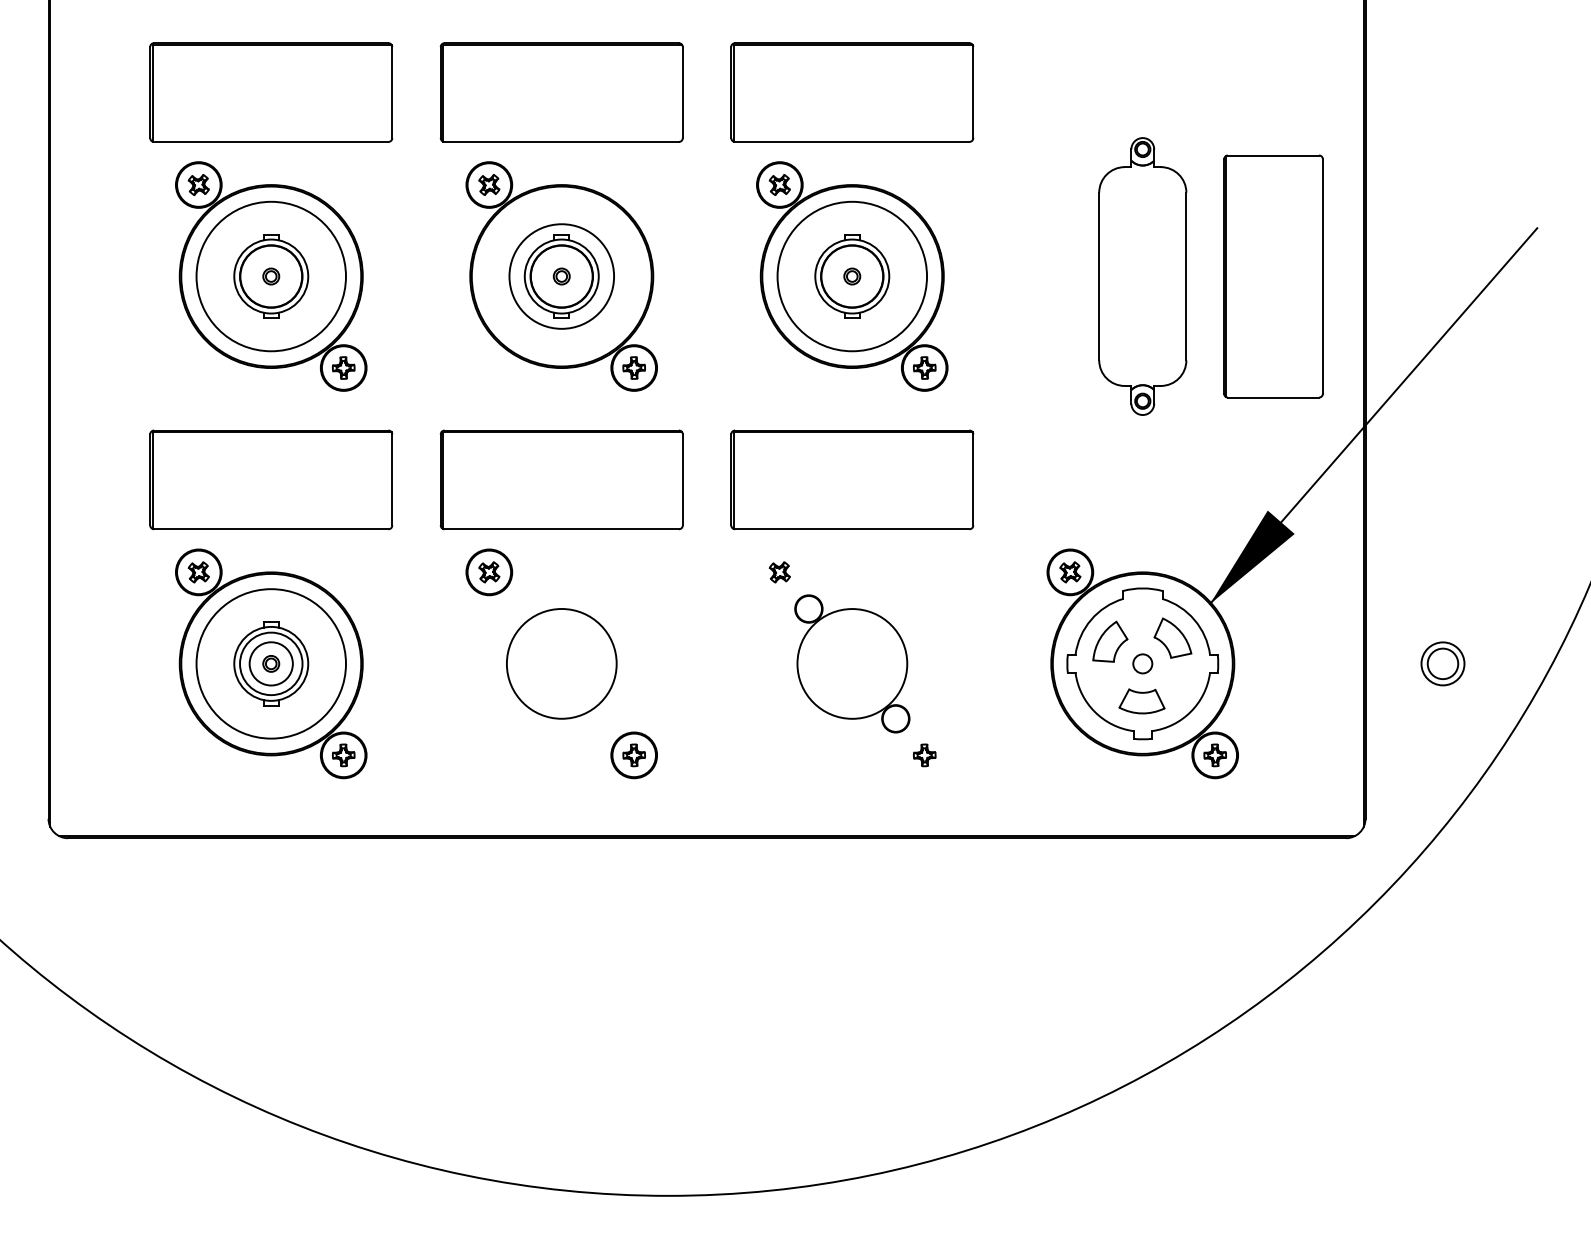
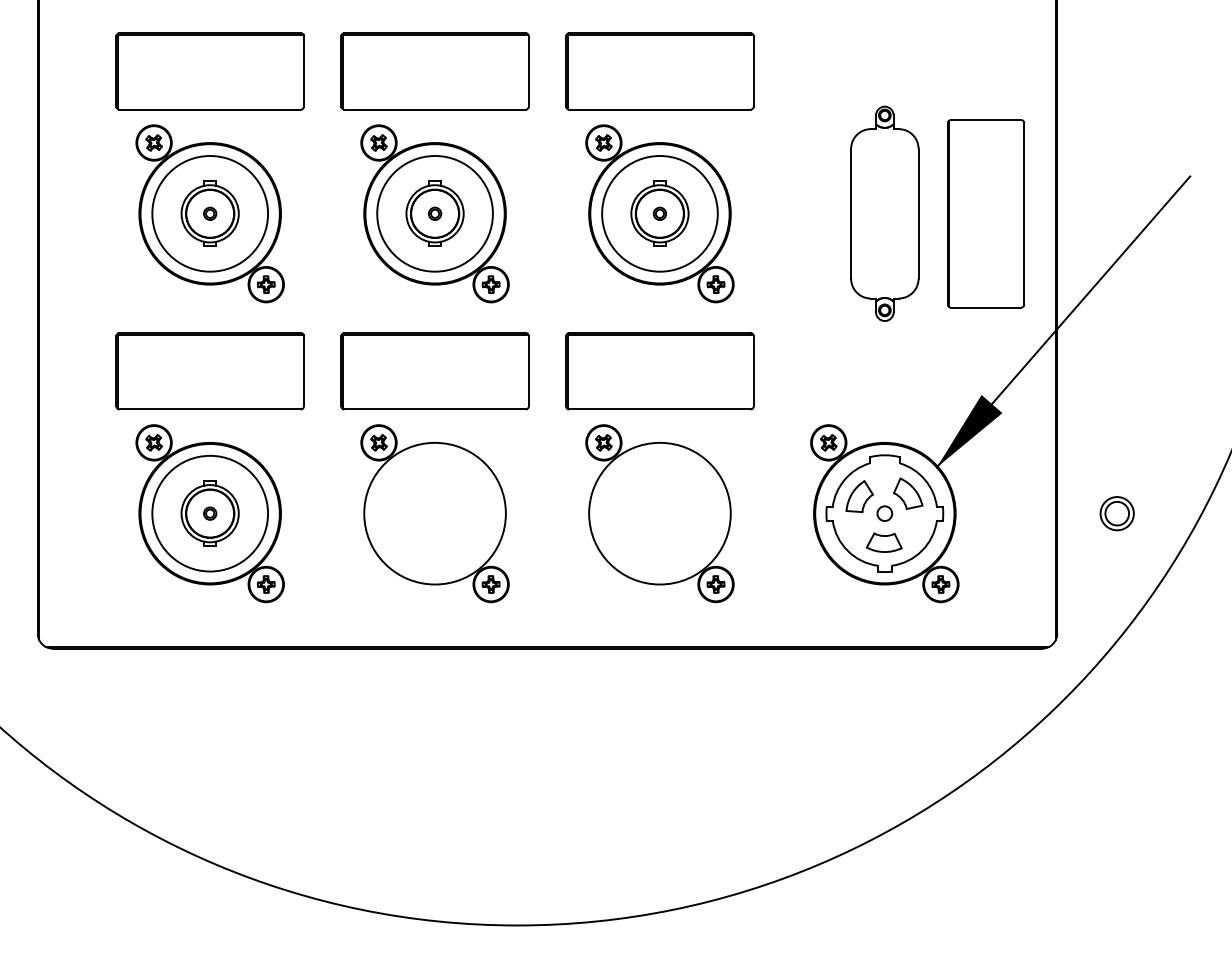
circle: (561, 276) -> (434, 213), size x1.43
circle: (271, 663) -> (210, 513), size x1.43
circle: (561, 663) -> (434, 513), size x1.67
part: (852, 663) -> (660, 513), size x1.67

